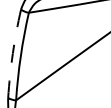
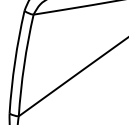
arc: (13, 53) -> (15, 61), dashed -> solid

